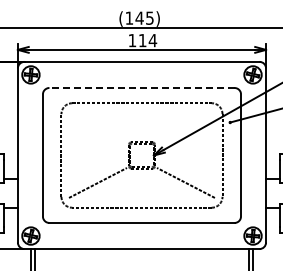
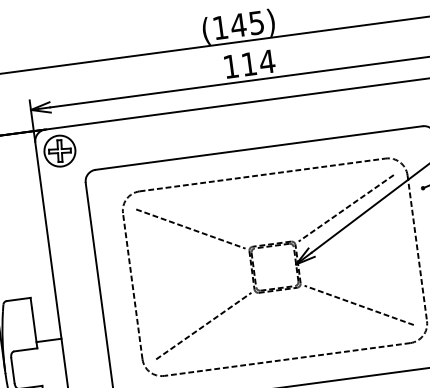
line: (141, 88) -> (258, 149), dashed -> solid
line: (97, 127) -> (189, 228), added
line: (185, 127) -> (345, 207), added

